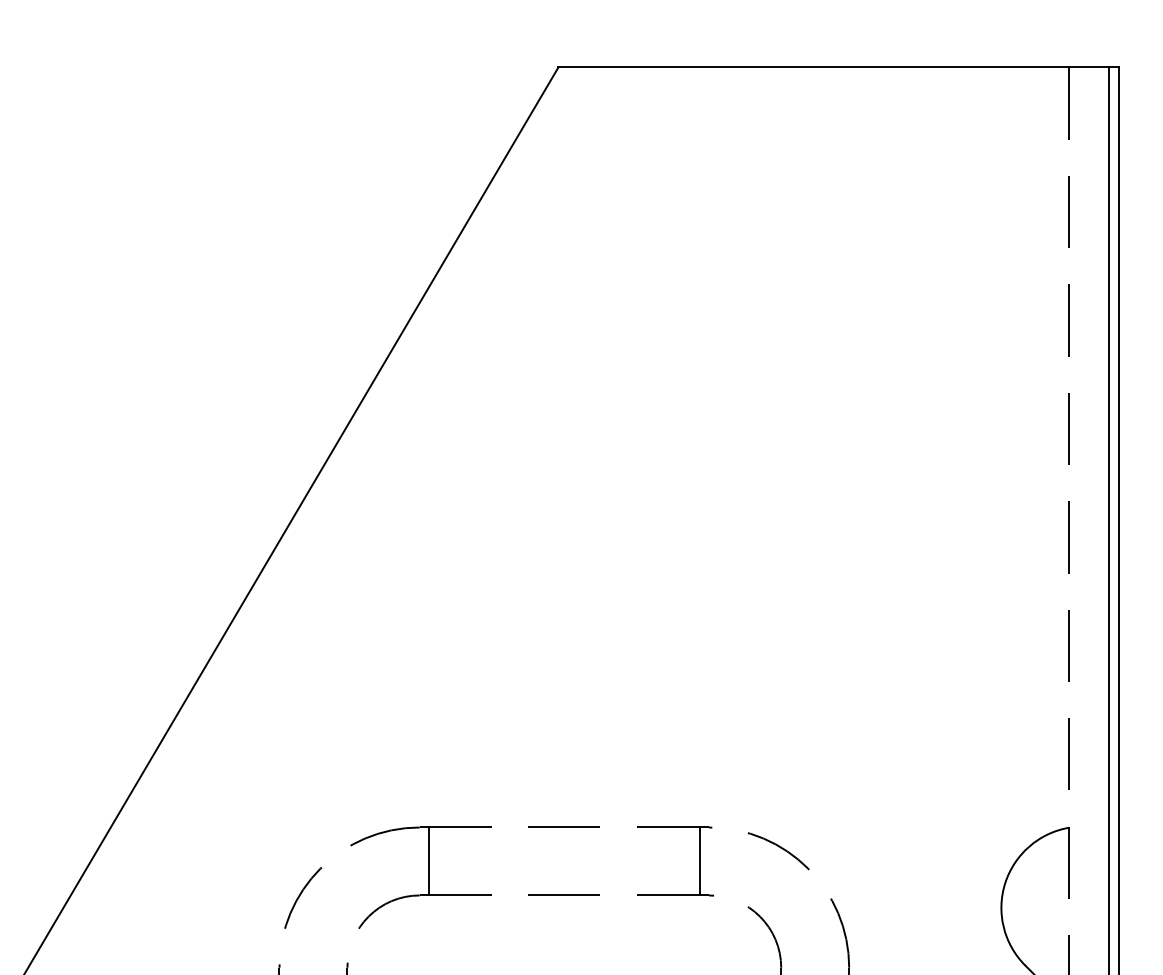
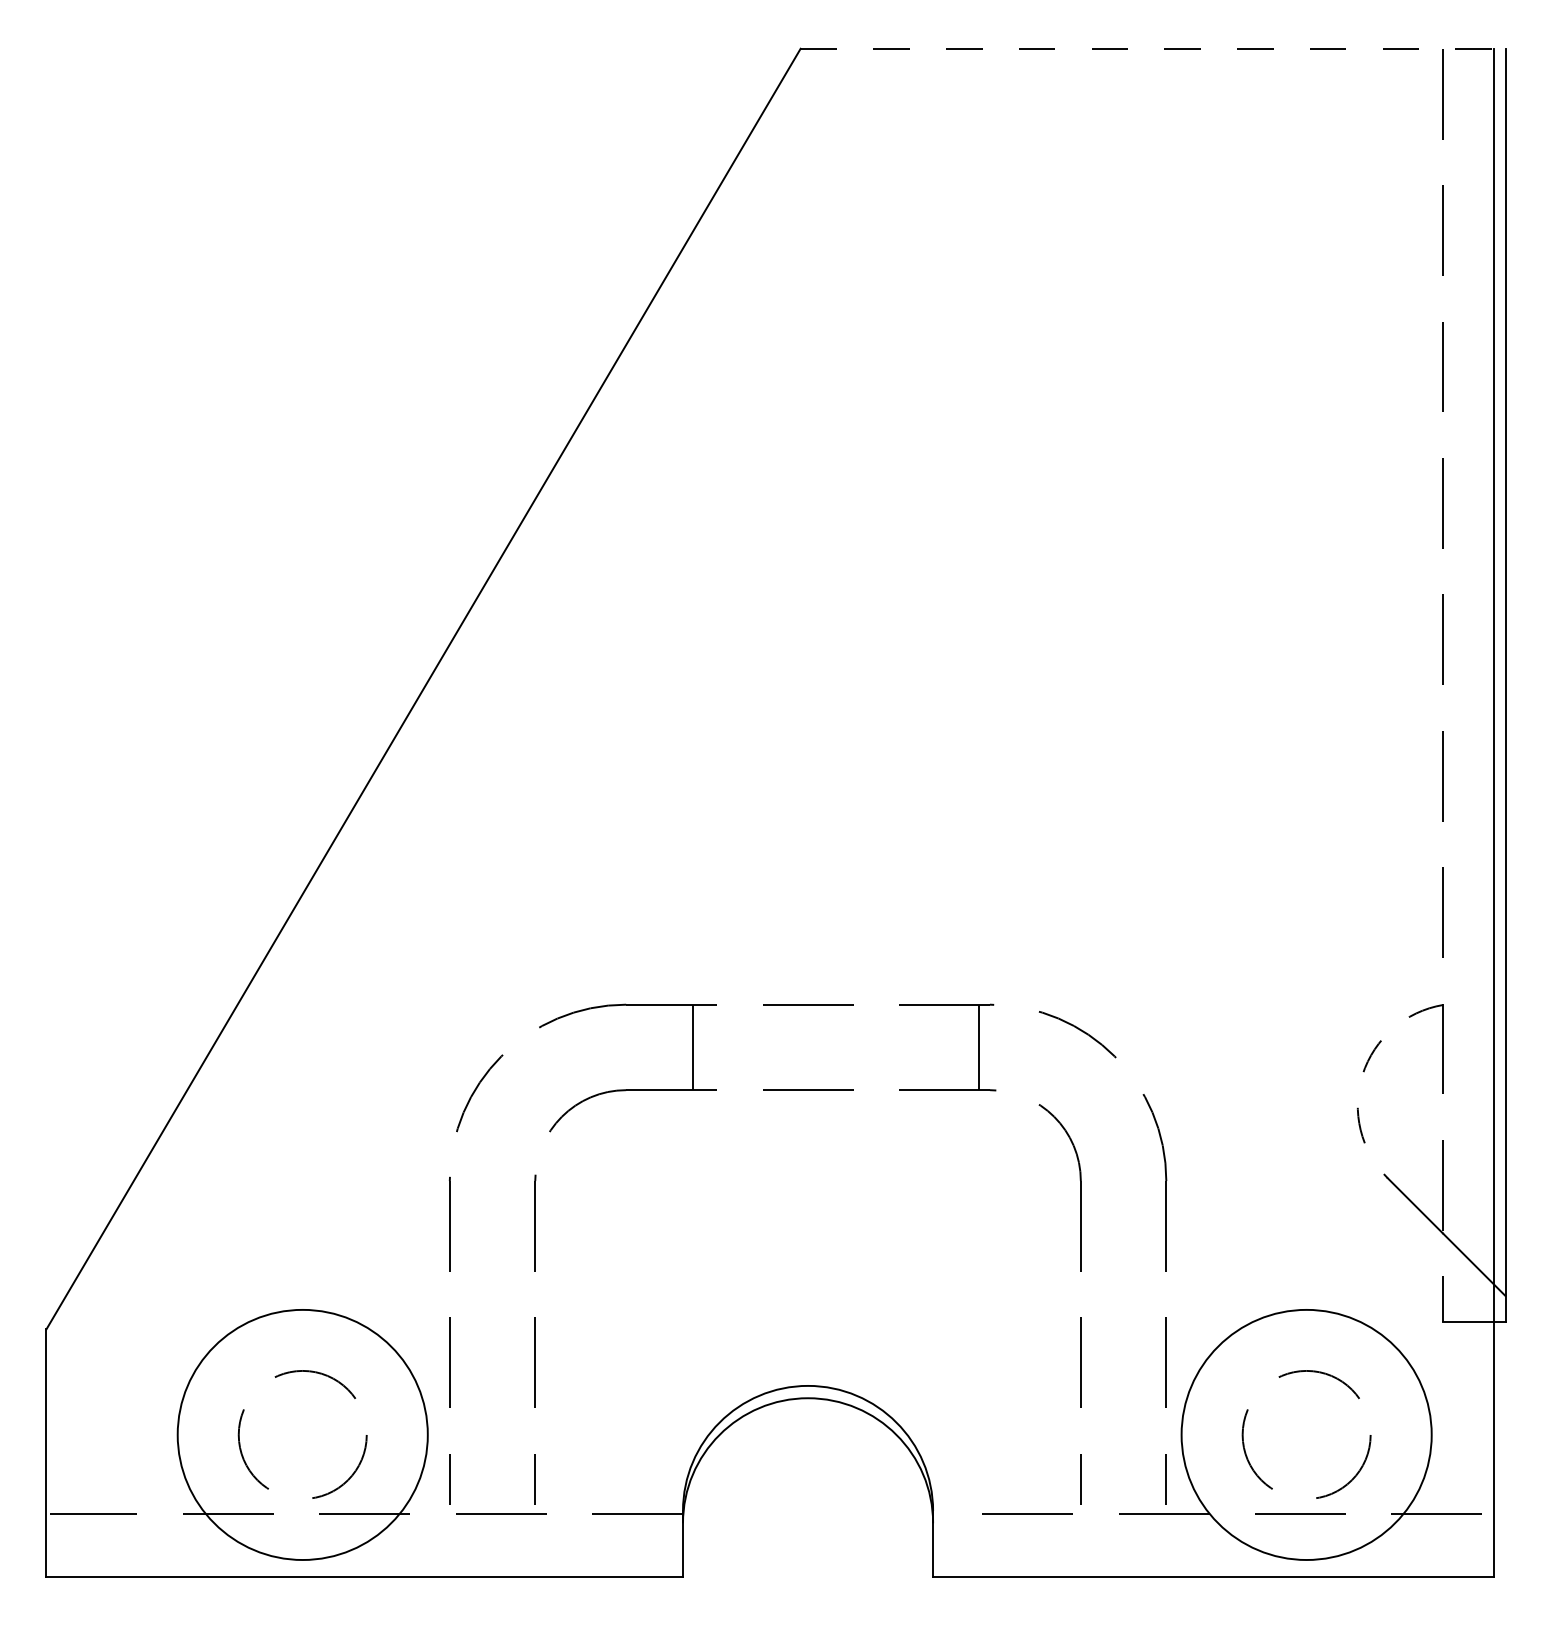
line: (838, 67) -> (1153, 48), solid -> dashed
line: (428, 861) -> (692, 1047), moved
arc: (1005, 882) -> (1362, 1074), solid -> dashed

